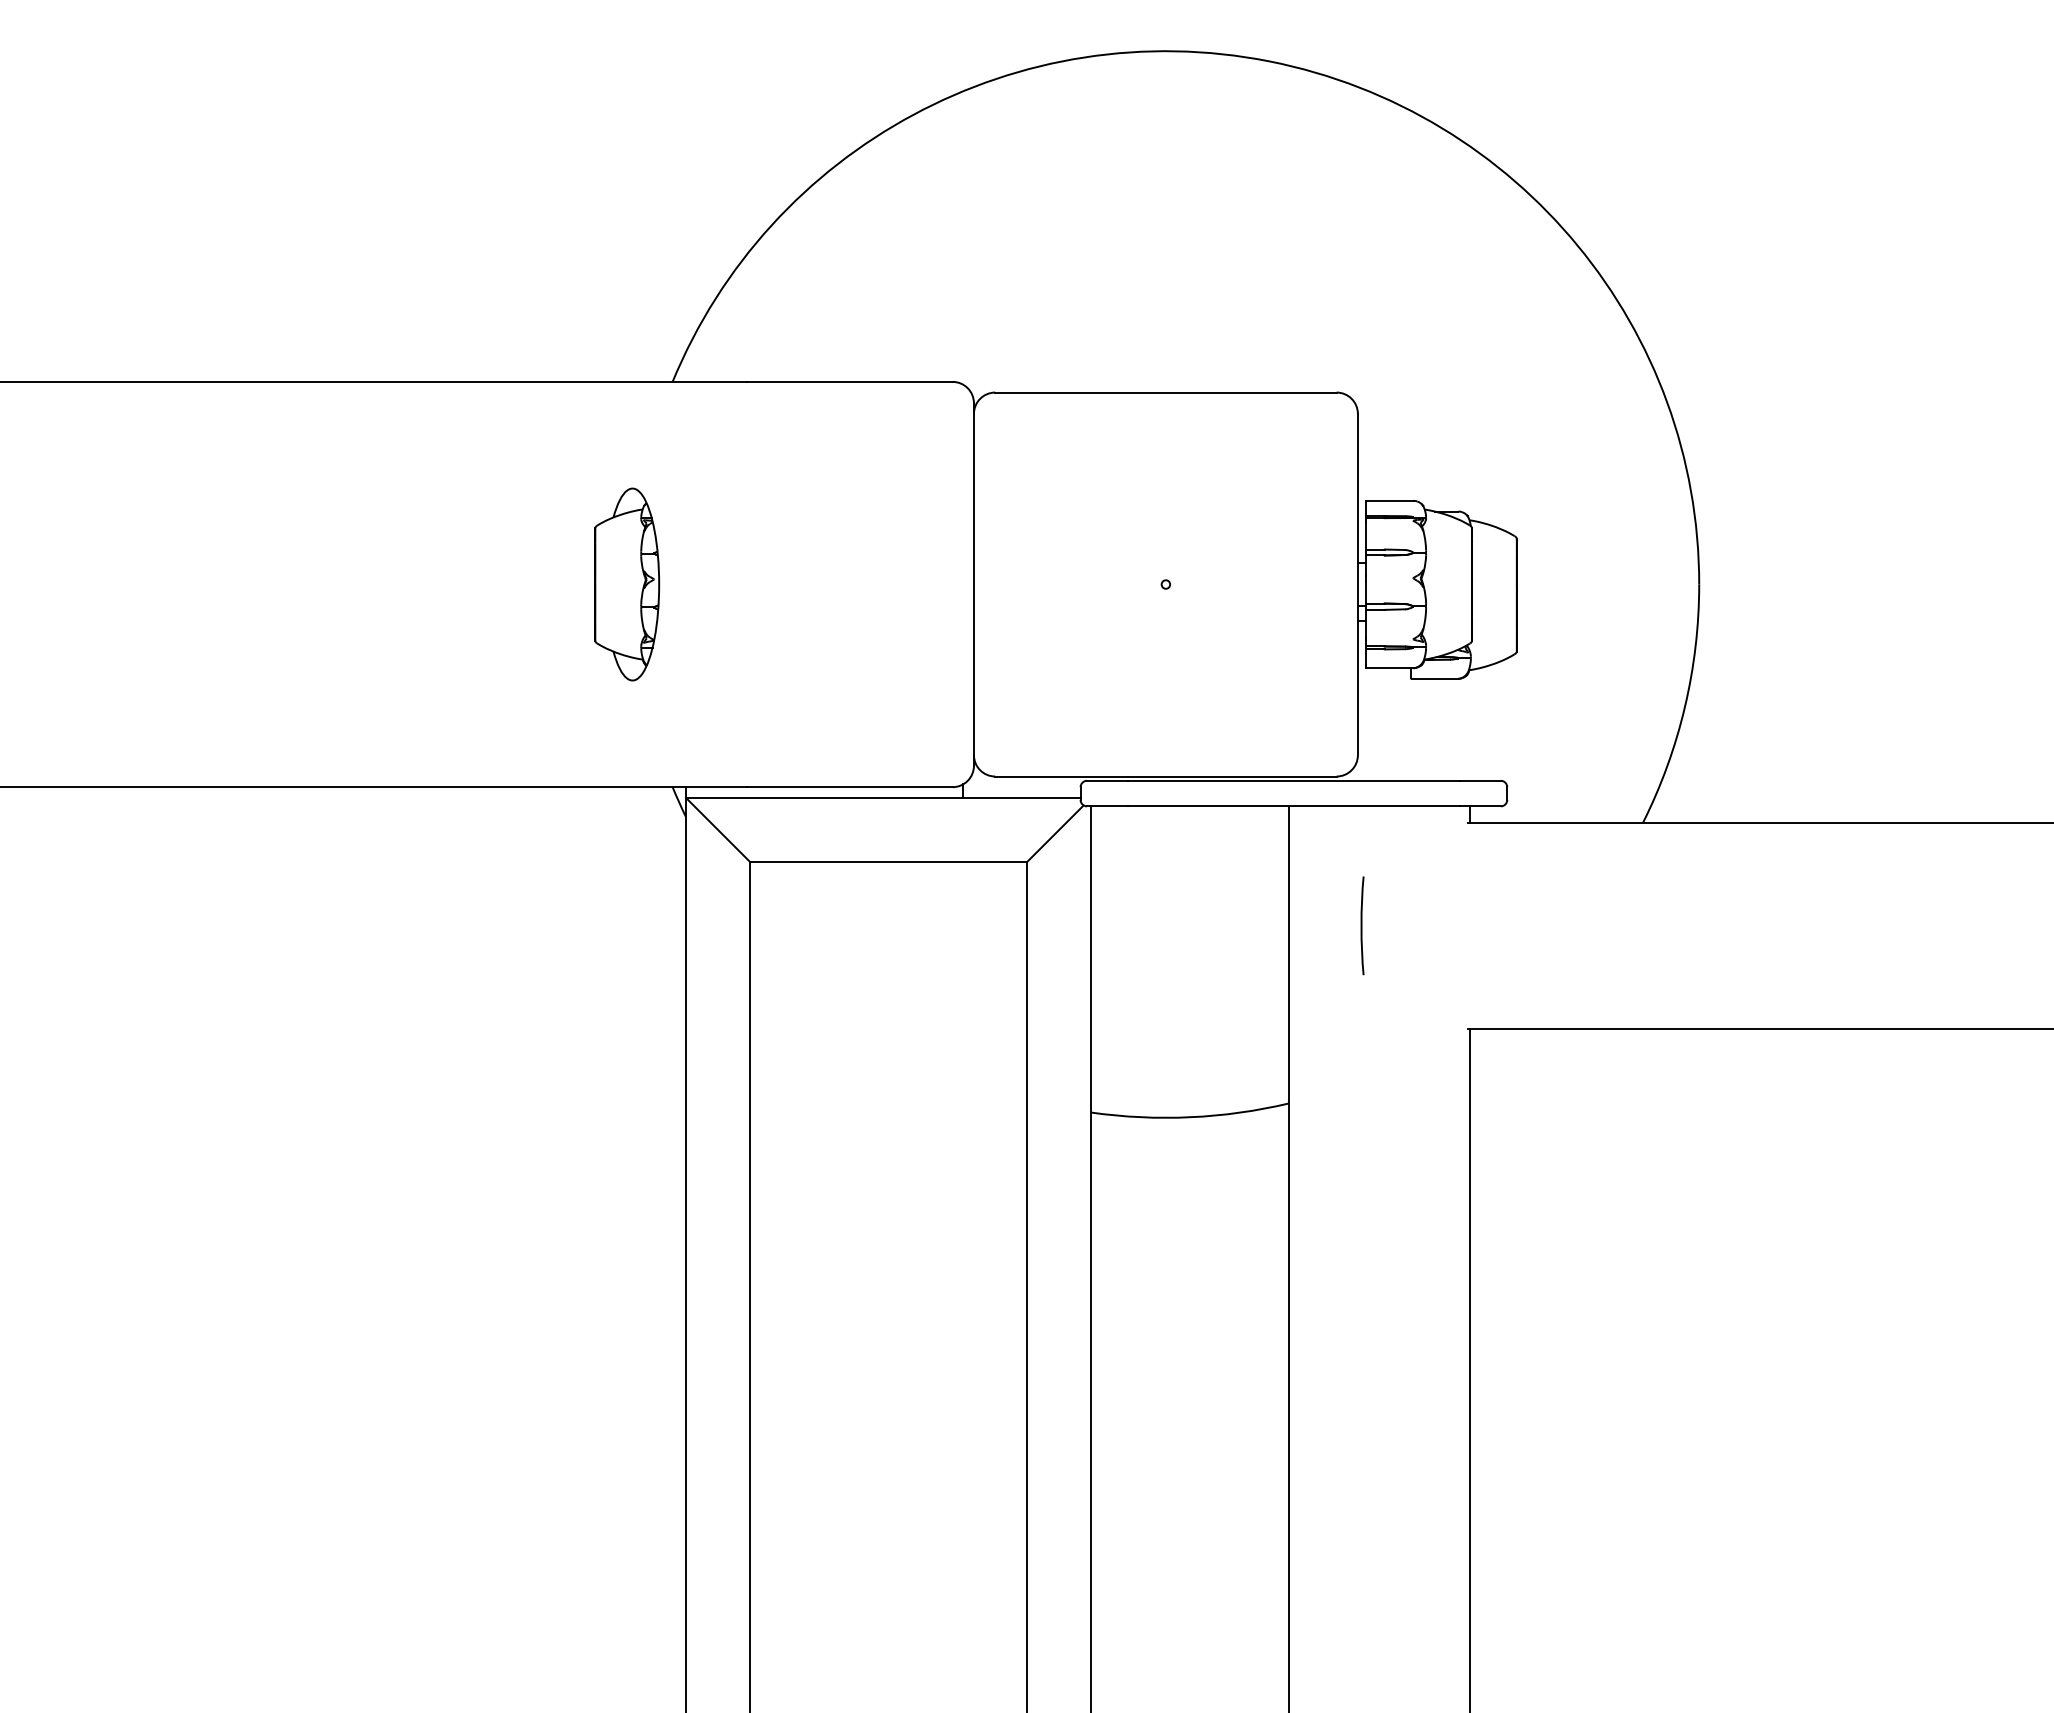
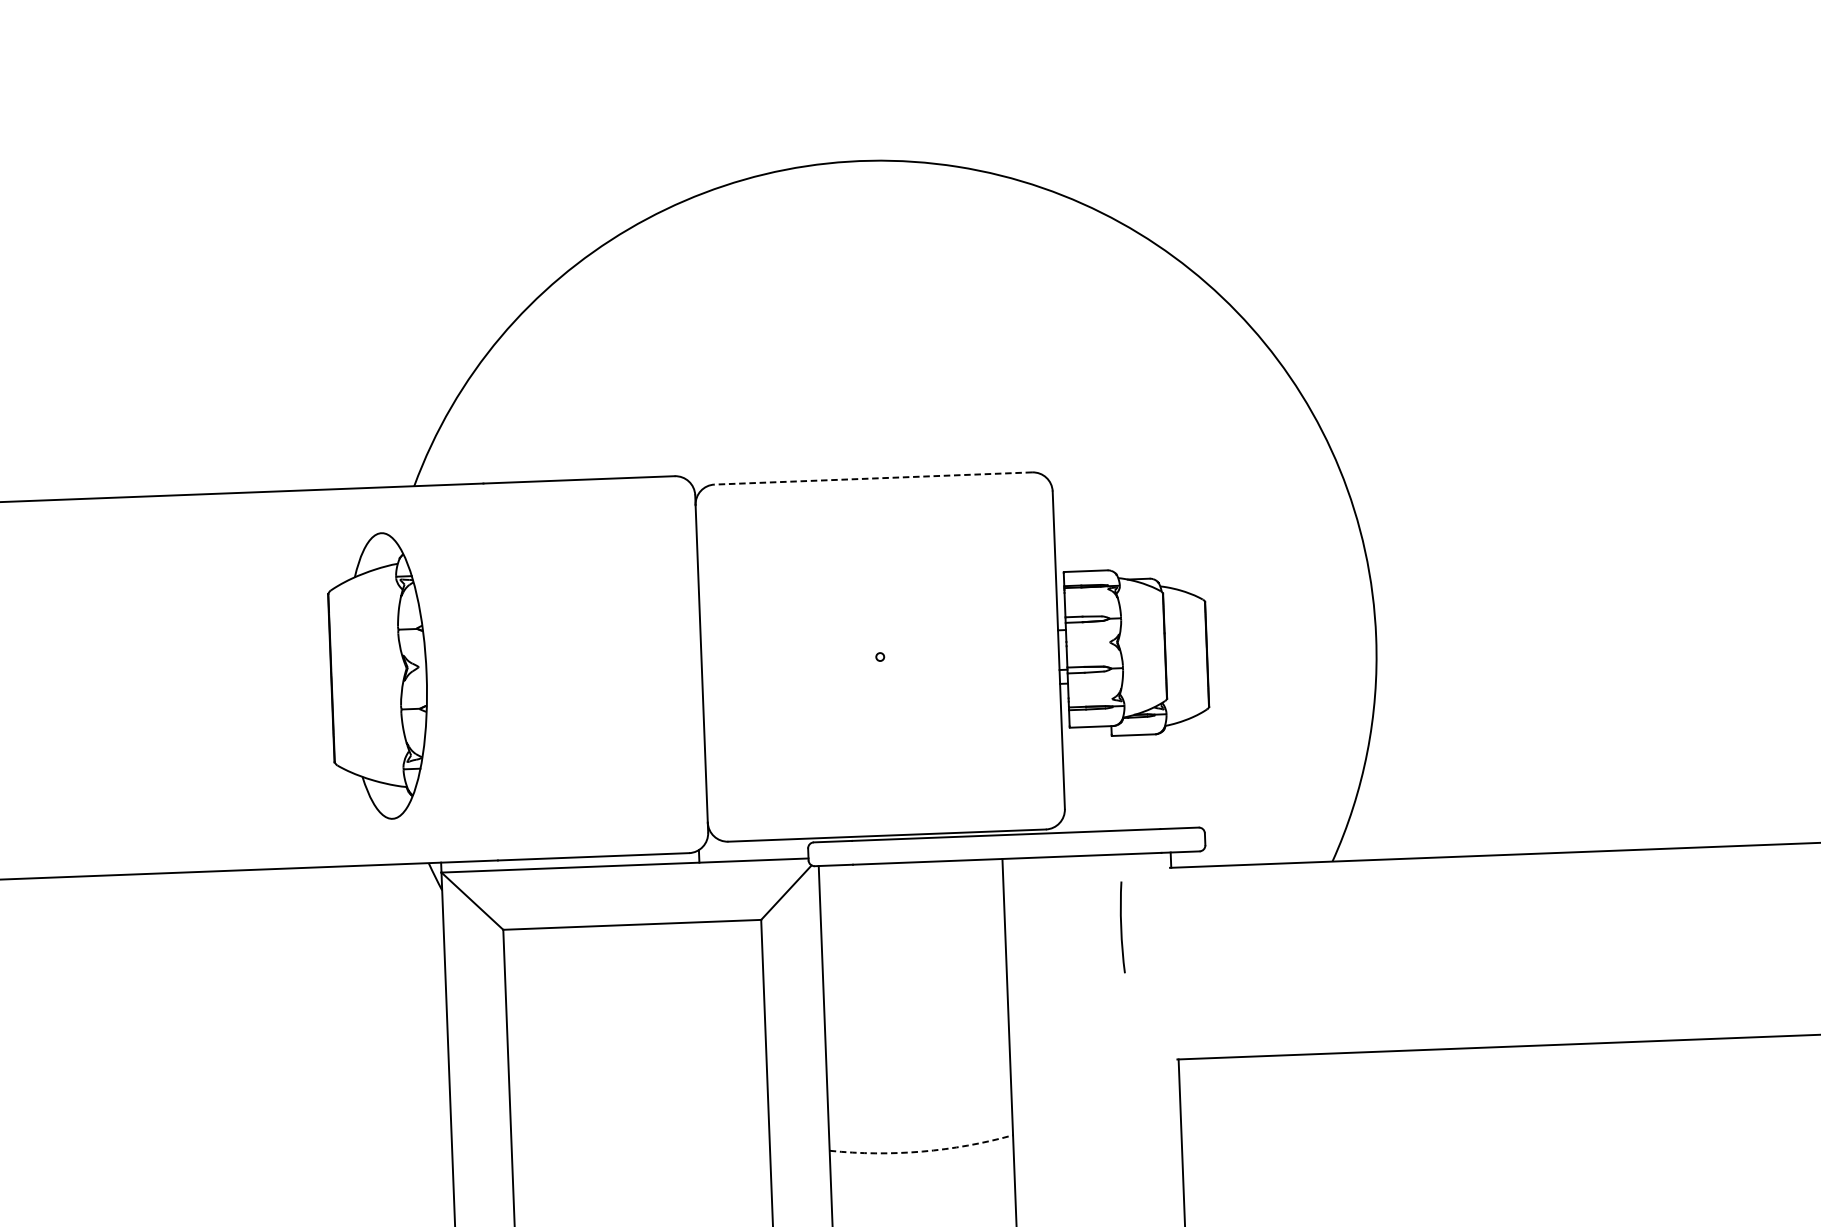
line: (1165, 392) -> (872, 478), solid -> dashed
part: (627, 584) -> (379, 676), size x1.6
curve: (1362, 925) -> (1122, 927), moved
arc: (1190, 1117) -> (922, 1151), solid -> dashed

